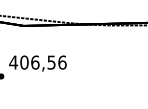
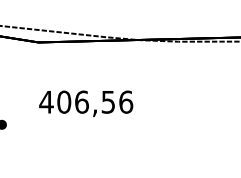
text: (37, 63) -> (85, 103), moved

